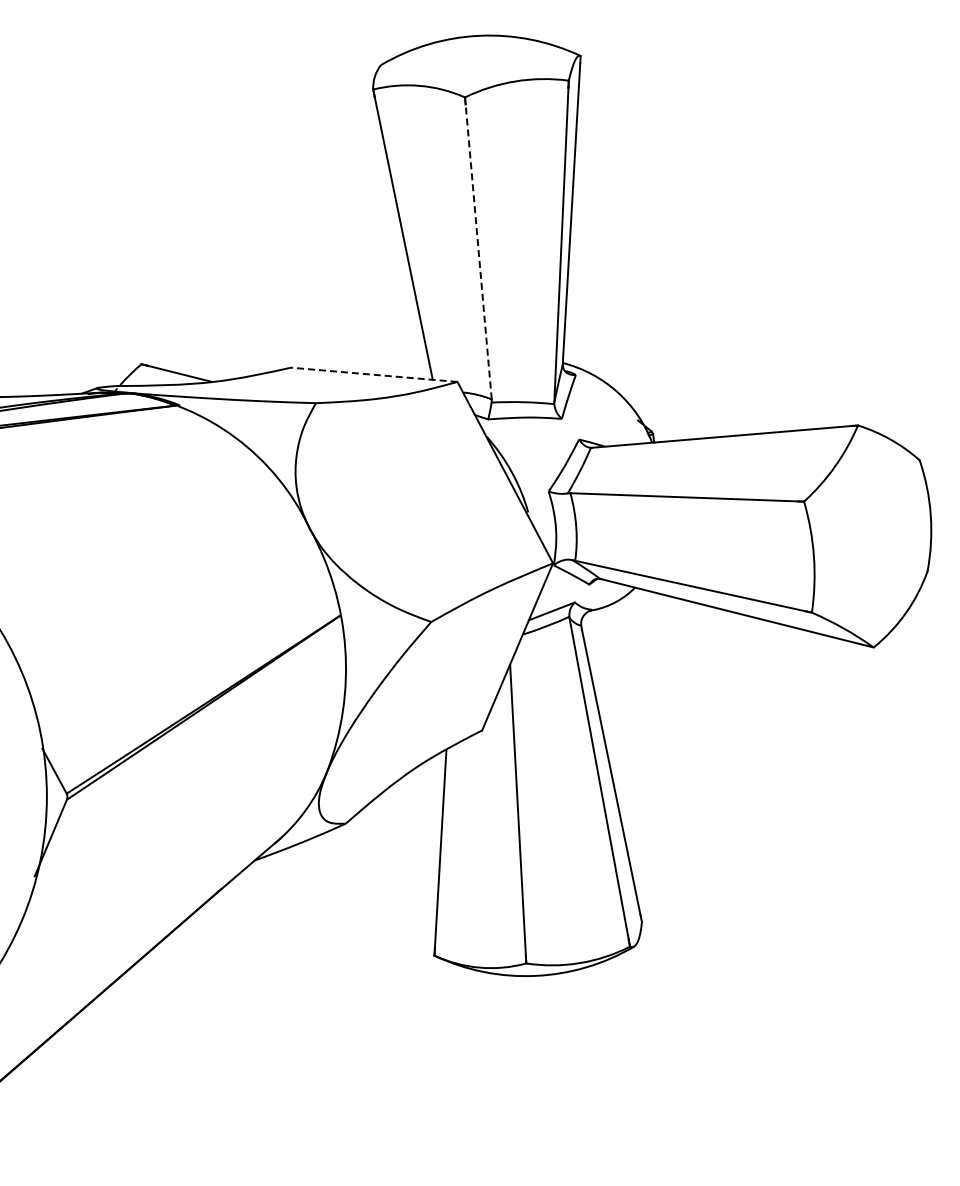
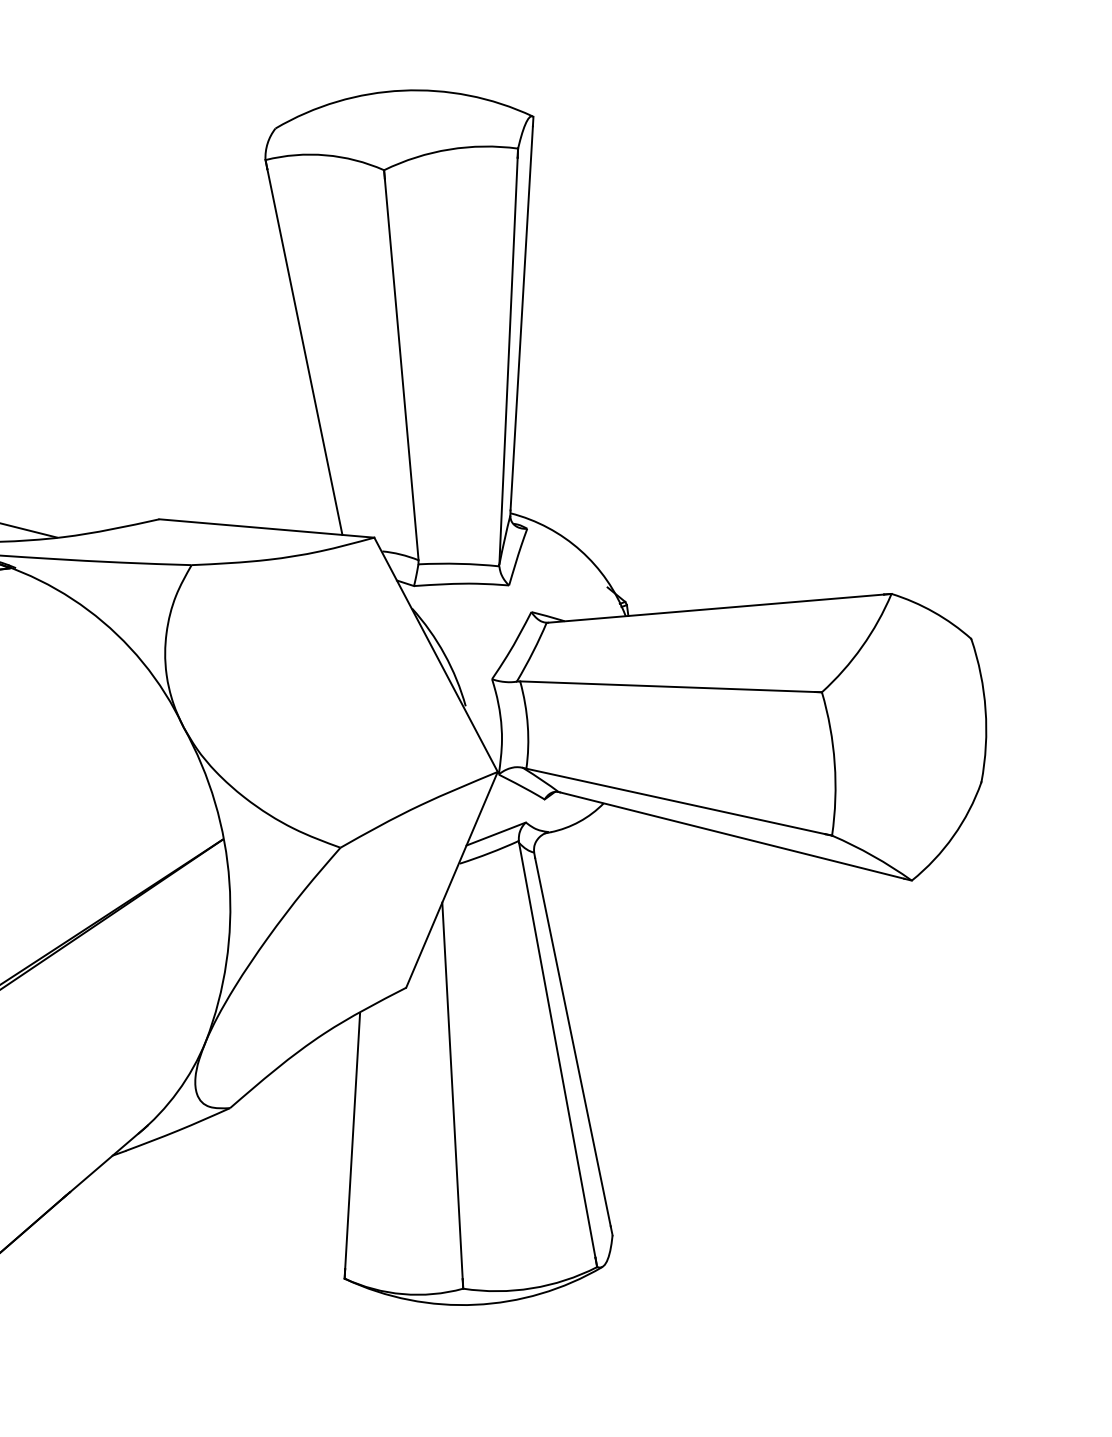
line: (478, 251) -> (401, 369), dashed -> solid
line: (374, 374) -> (267, 528), dashed -> solid

